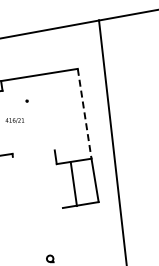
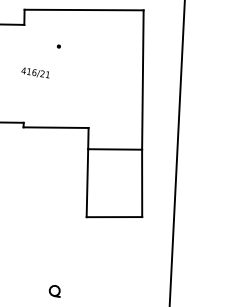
line: (84, 114) -> (142, 81), dashed -> solid
line: (33, 153) -> (55, 127), added
line: (73, 184) -> (86, 183), moved

